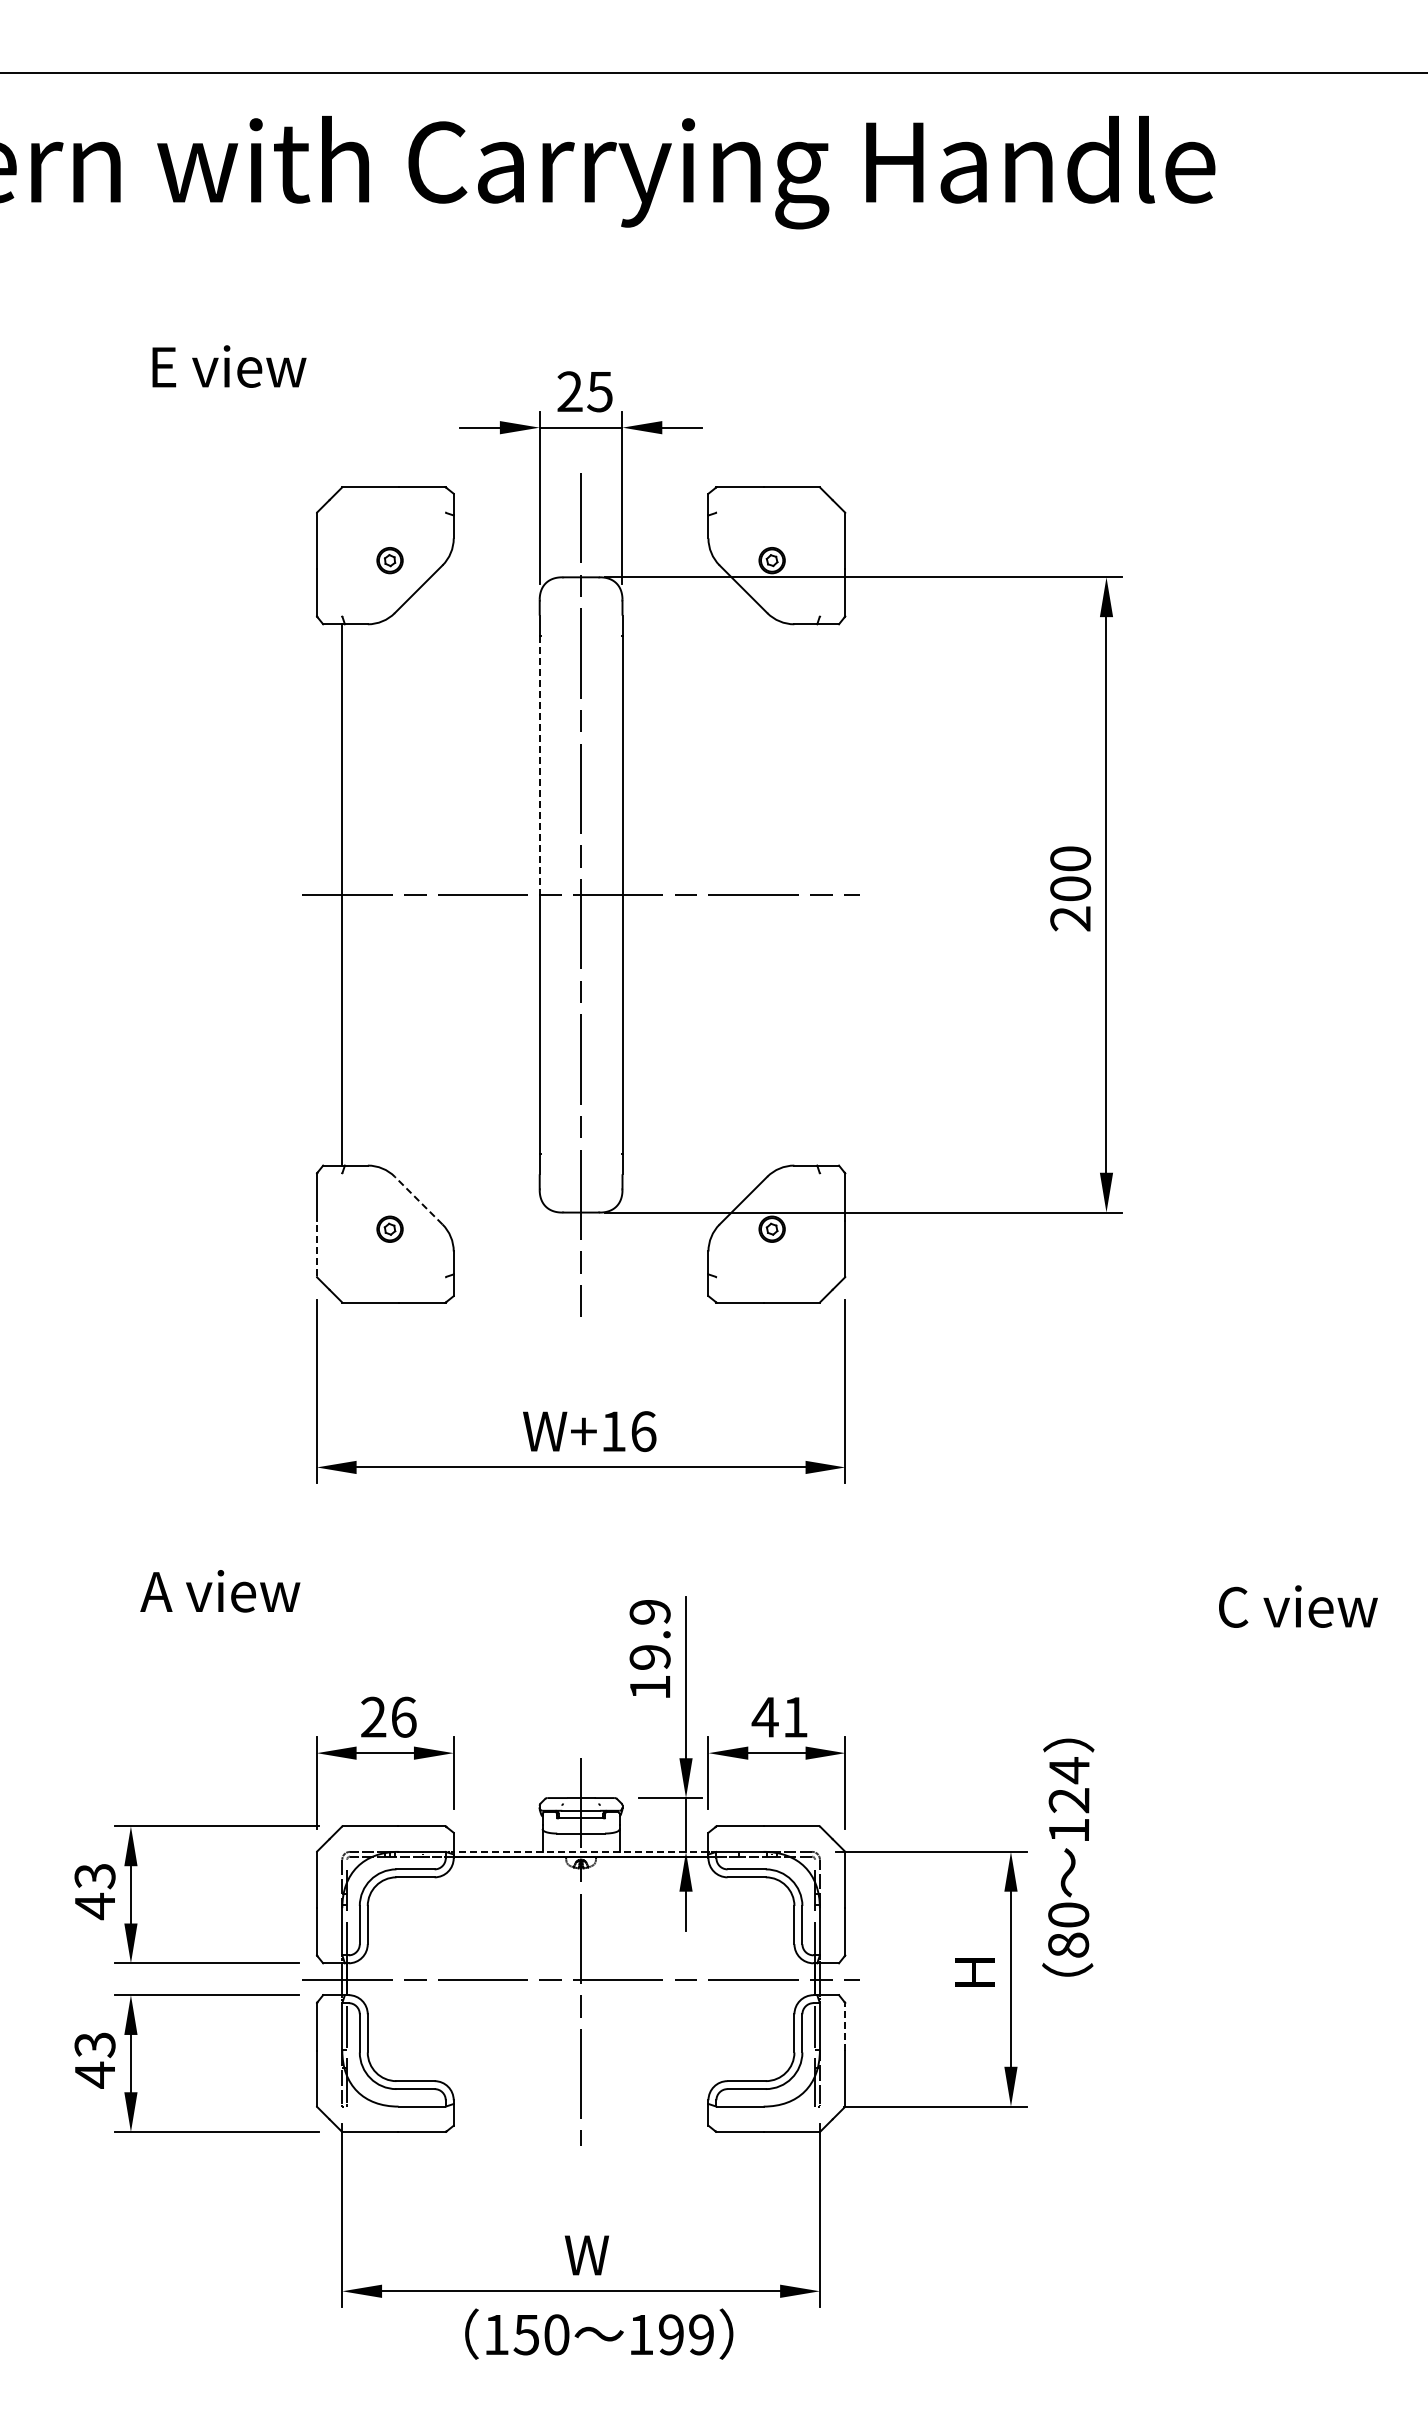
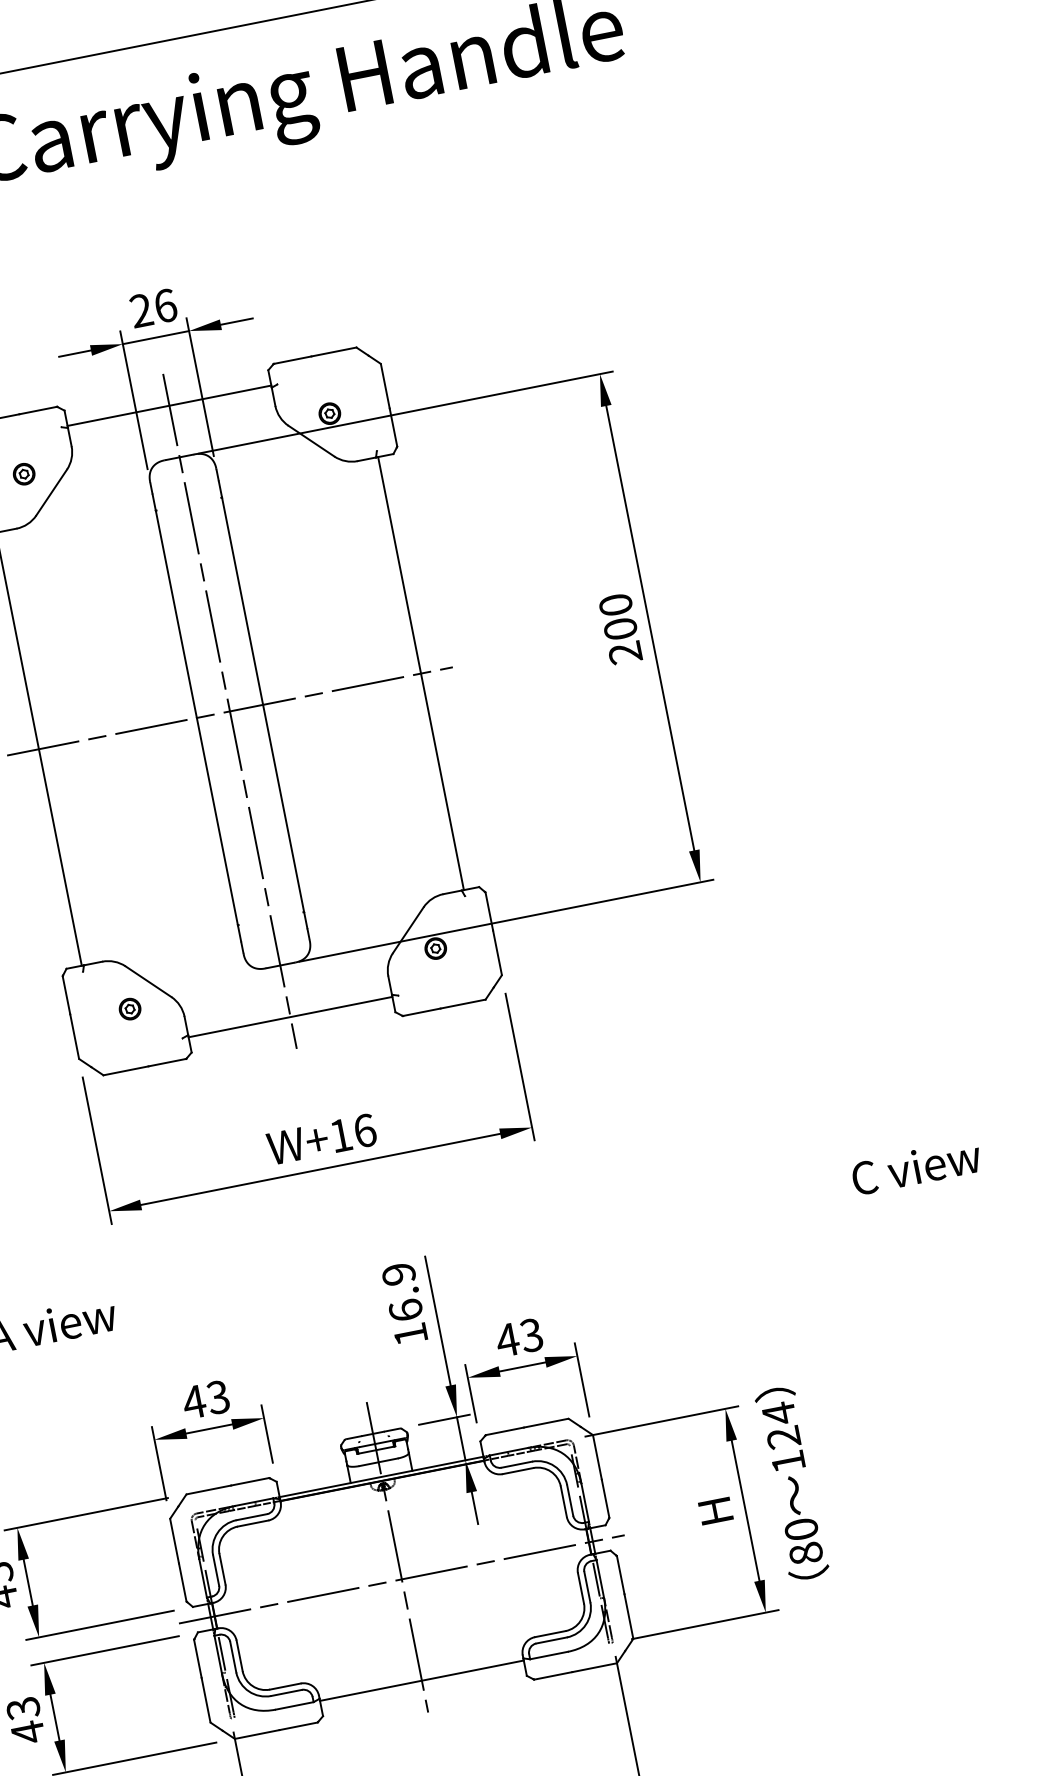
text: (600, 391) -> (165, 305), 25 -> 26
line: (580, 512) -> (168, 405), added
line: (539, 765) -> (176, 614), dashed -> solid
line: (819, 894) -> (420, 673), added
line: (418, 1200) -> (148, 981), dashed -> solid
line: (316, 1248) -> (74, 1036), dashed -> solid
line: (580, 1277) -> (290, 1017), added
text: (649, 1656) -> (405, 1309), 19.9 -> 16.9
text: (387, 1716) -> (205, 1399), 26 -> 43
text: (794, 1716) -> (530, 1334), 41 -> 43
line: (580, 1851) -> (381, 1476), dashed -> solid
text: (1068, 1857) -> (792, 1483), moved
line: (845, 2027) -> (620, 1575), dashed -> solid
line: (580, 2106) -> (421, 1680), added

